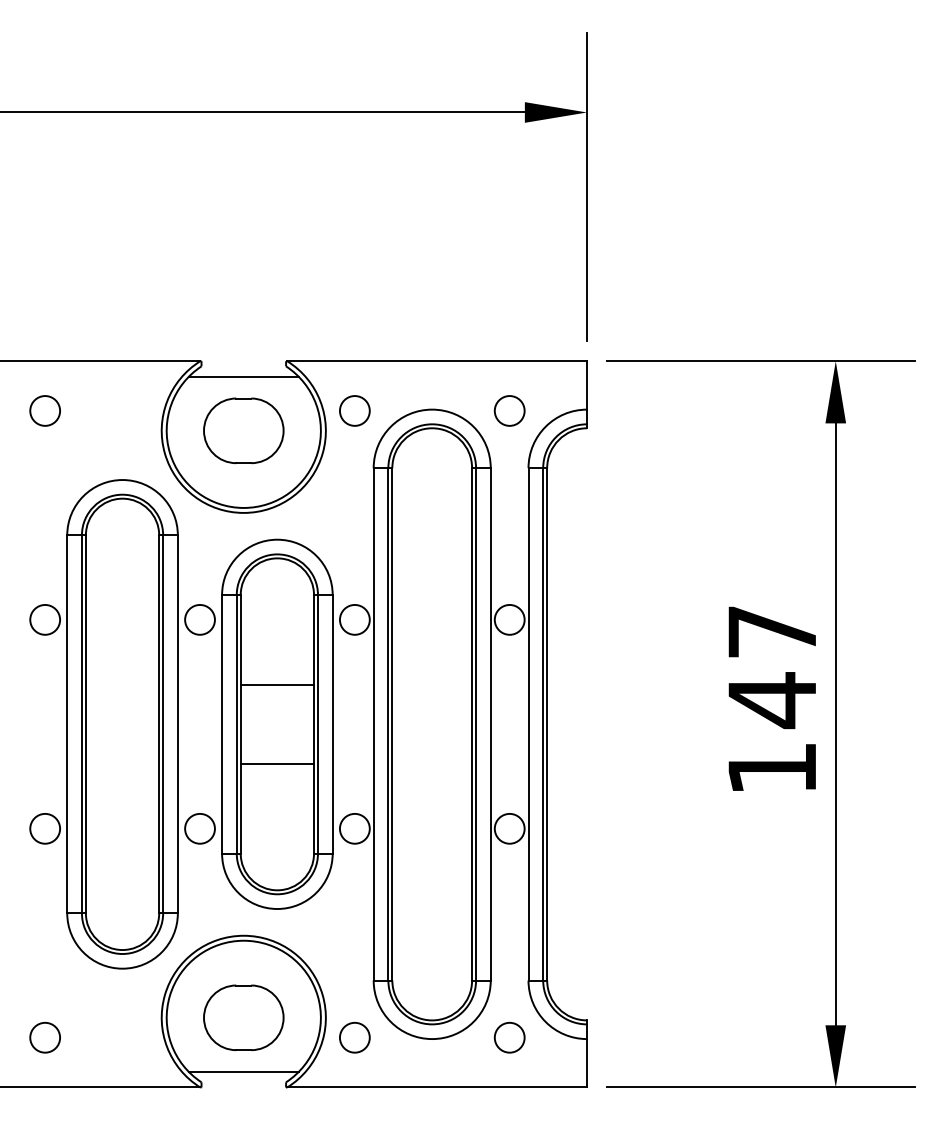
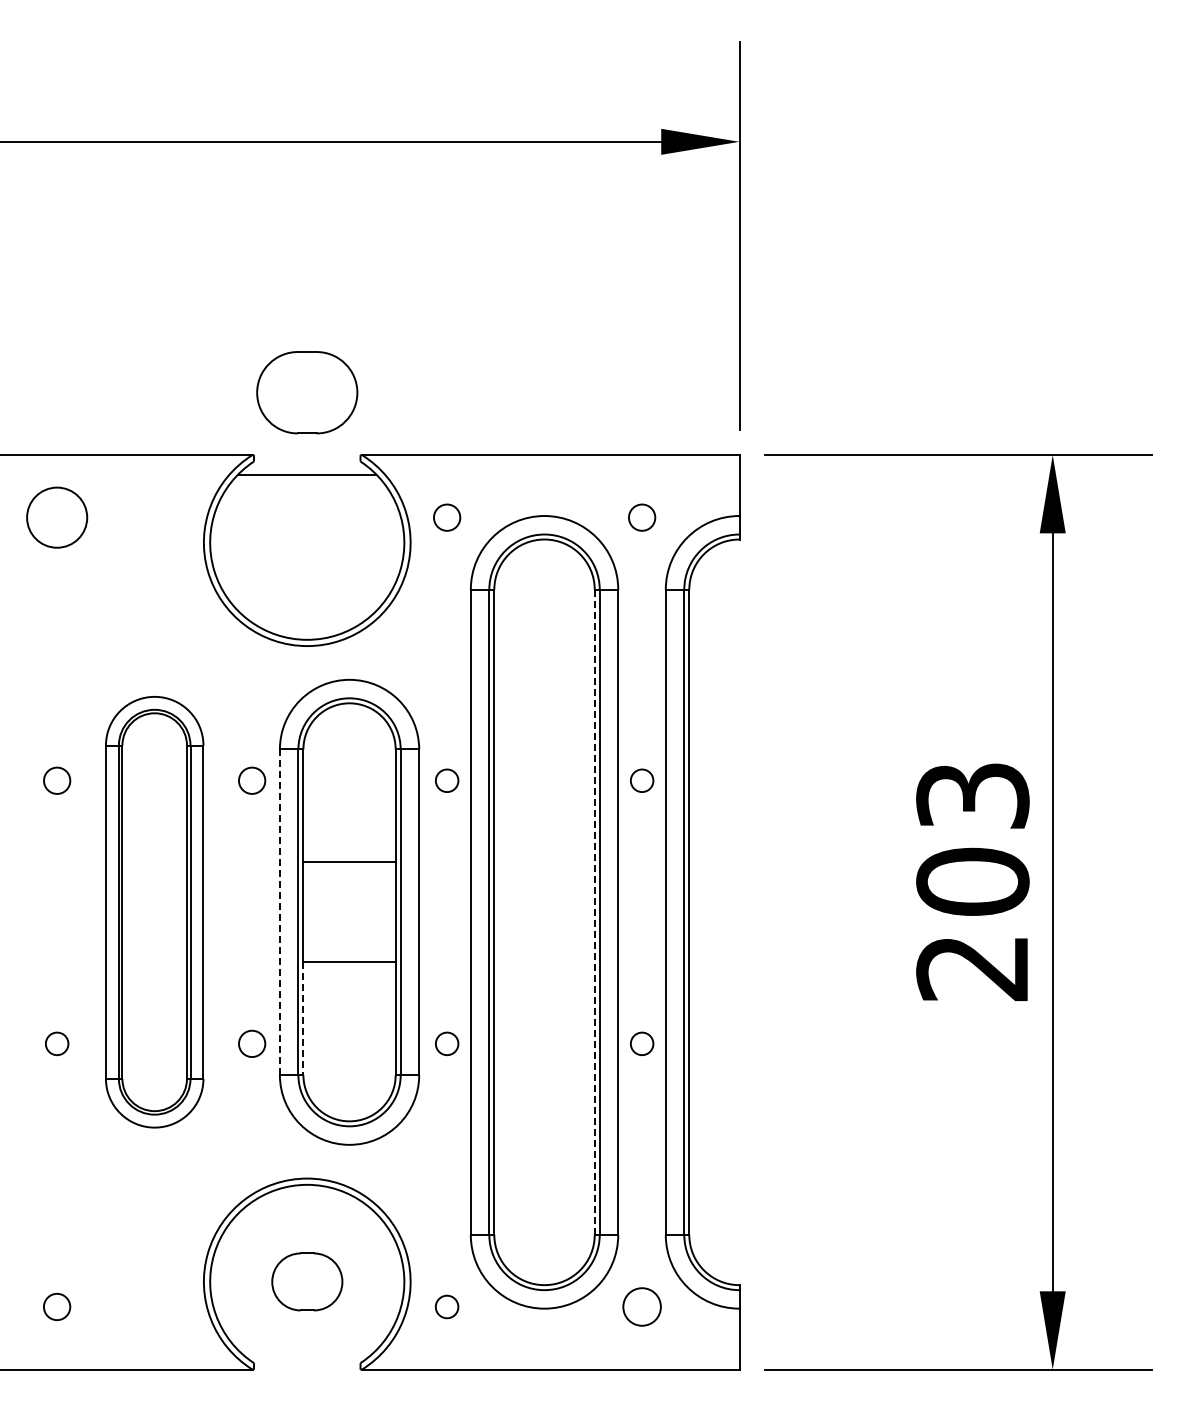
circle: (44, 410) -> (56, 517), size x1.6
circle: (354, 410) -> (446, 517), size x0.7
circle: (509, 410) -> (641, 517), size x0.7
part: (243, 430) -> (307, 392), moved
circle: (44, 619) -> (56, 780), size x0.7
circle: (199, 619) -> (251, 780), size x0.7
circle: (354, 619) -> (446, 780), size x0.6
circle: (509, 619) -> (641, 780), size x0.6
text: (772, 699) -> (972, 881), 147 -> 203
part: (122, 723) -> (154, 911), size x0.7
line: (221, 724) -> (279, 912), solid -> dashed
line: (471, 724) -> (594, 912), solid -> dashed
line: (240, 809) -> (303, 1019), solid -> dashed
circle: (44, 828) -> (56, 1043), size x0.6
circle: (199, 828) -> (251, 1043), size x0.7
circle: (354, 828) -> (446, 1043), size x0.6
circle: (509, 828) -> (641, 1043), size x0.6
part: (243, 1017) -> (307, 1281), size x0.7
circle: (44, 1037) -> (56, 1306), size x0.7
circle: (354, 1037) -> (446, 1306), size x0.6
line: (243, 1072) -> (307, 1350), removed

